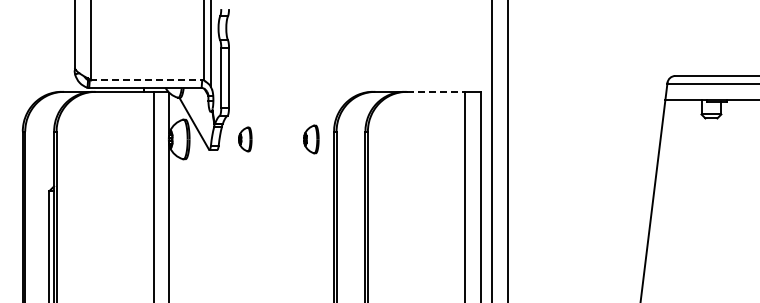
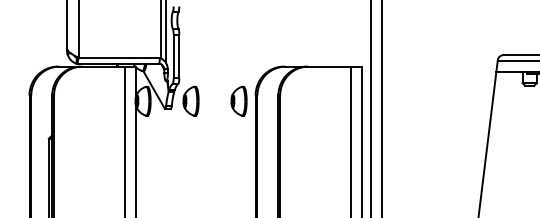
line: (147, 80) -> (120, 58), dashed -> solid
line: (436, 91) -> (330, 66), dashed -> solid
part: (245, 139) -> (191, 101), size x1.67
part: (311, 139) -> (239, 101), size x1.43

